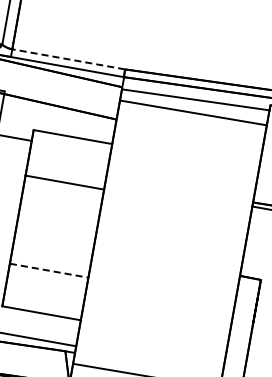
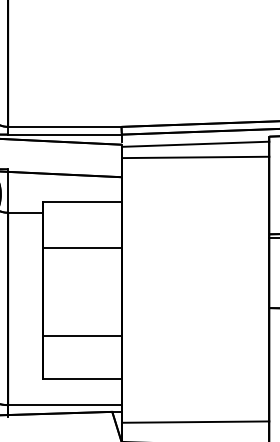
line: (68, 58) -> (64, 126), dashed -> solid
line: (50, 271) -> (83, 336), dashed -> solid

